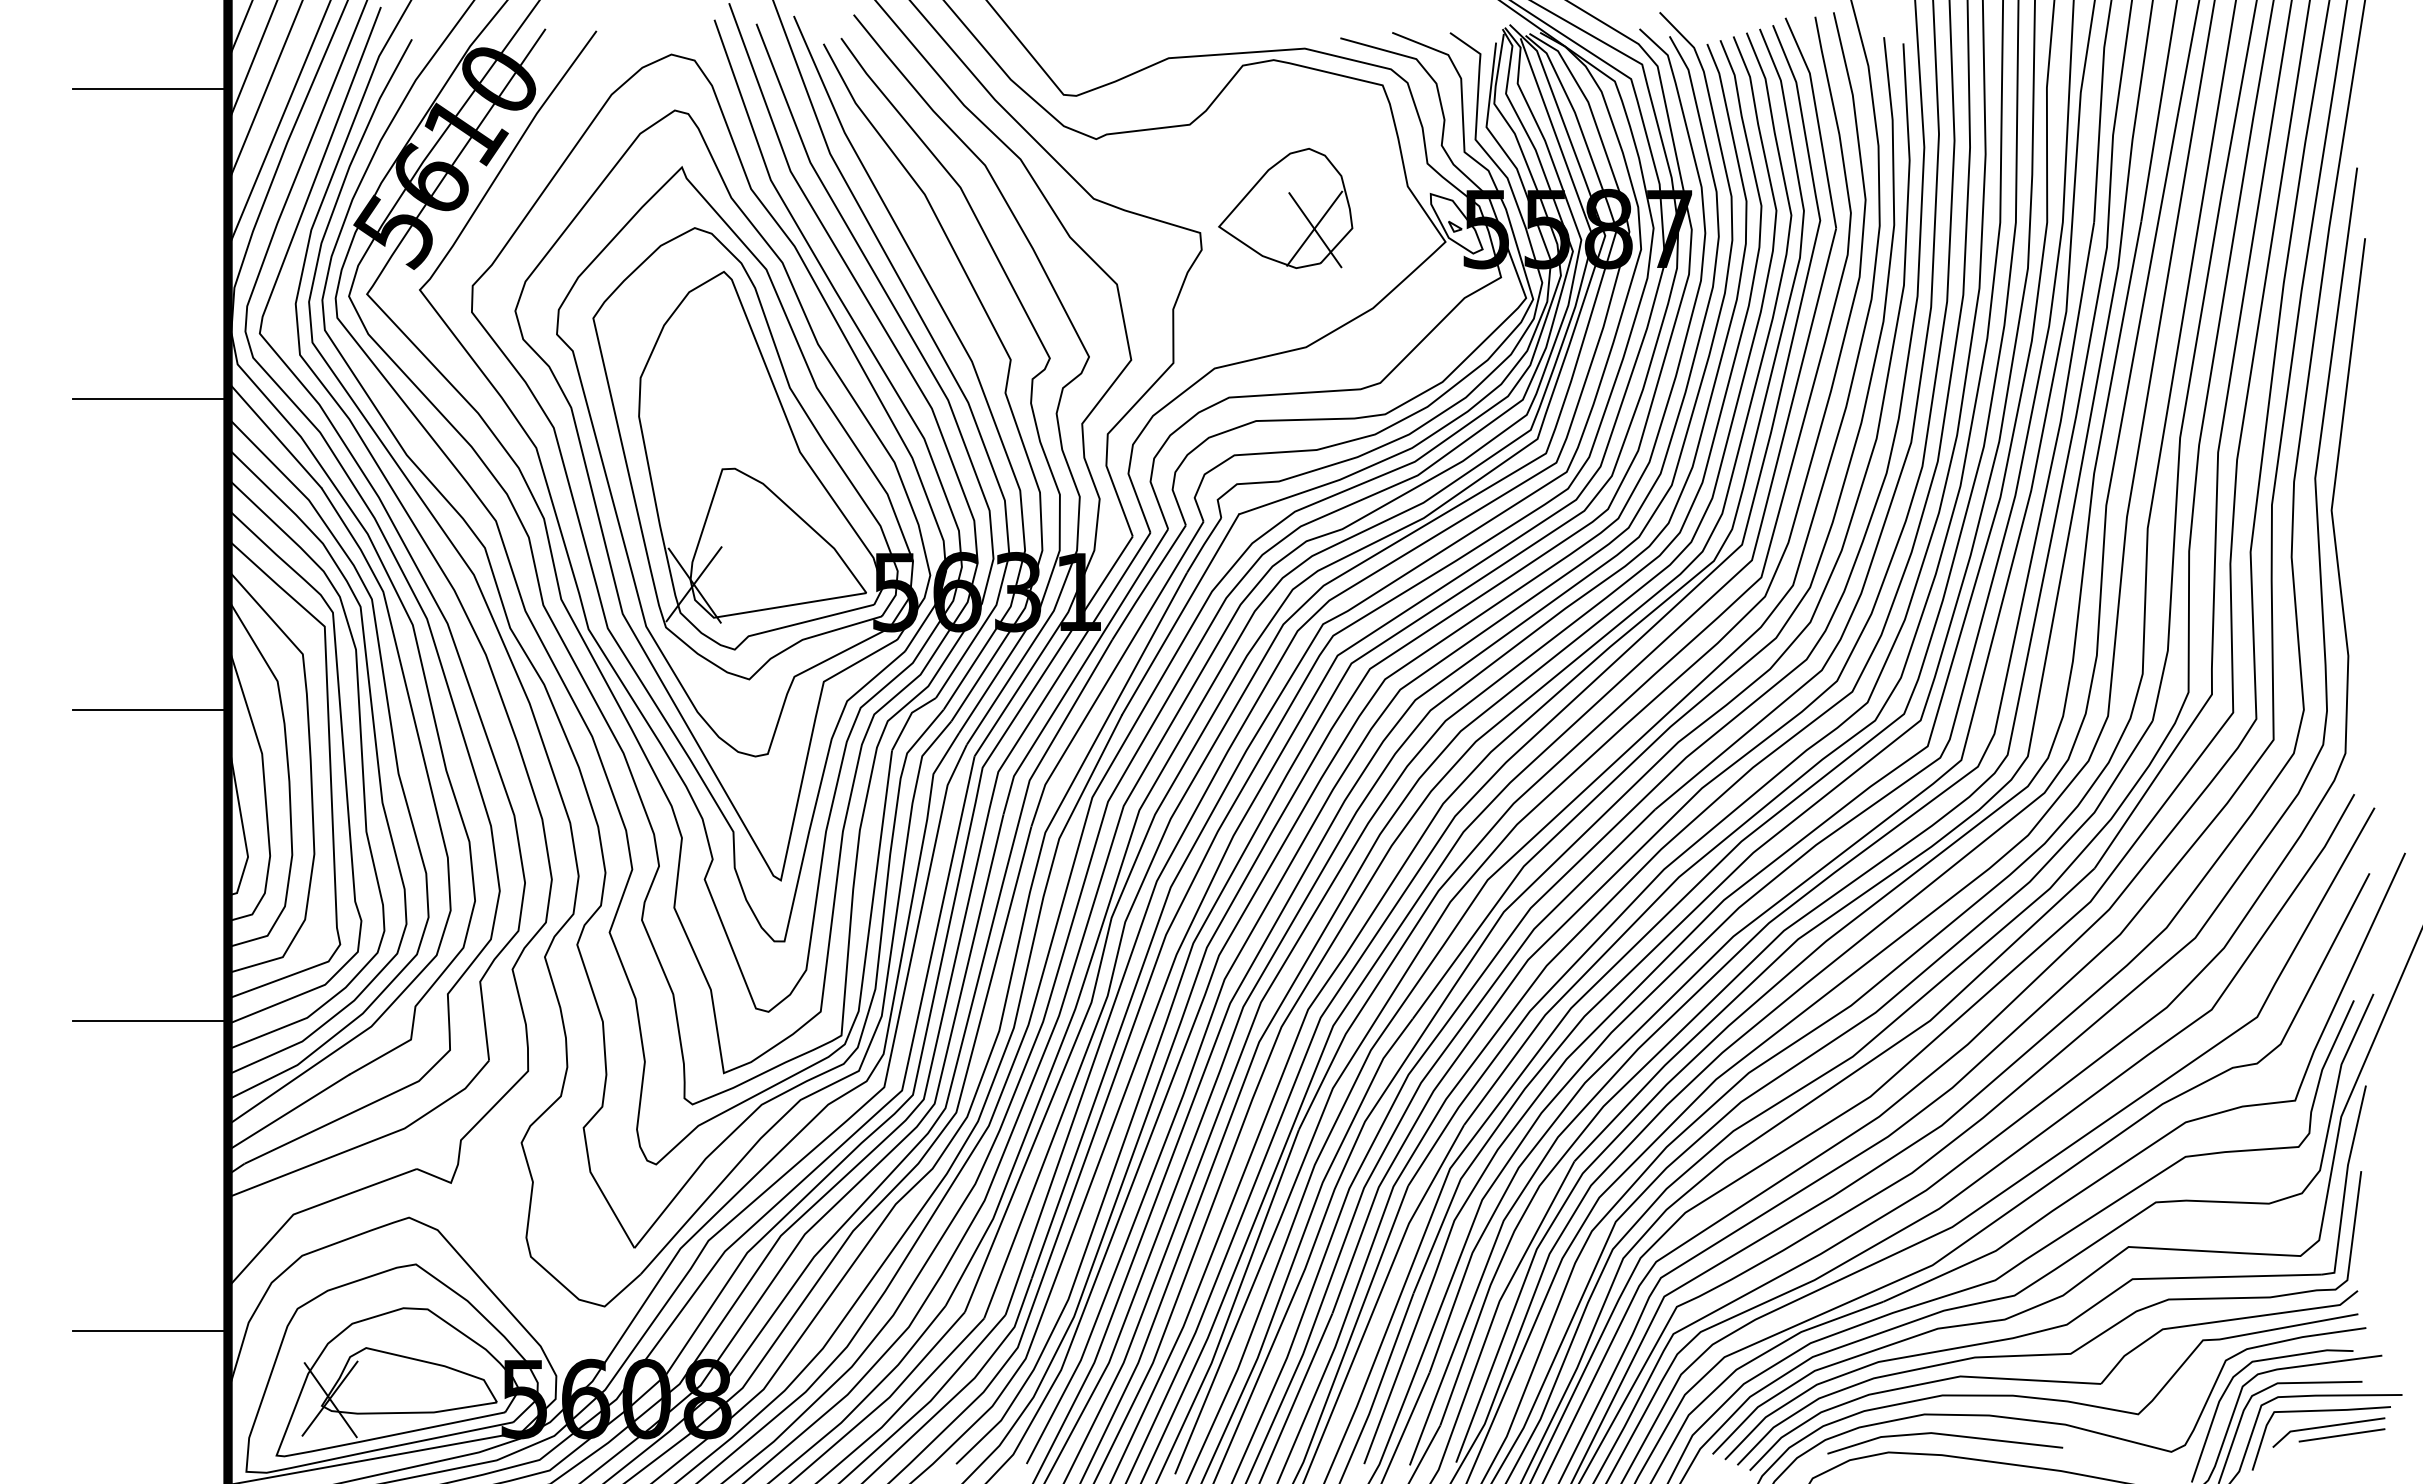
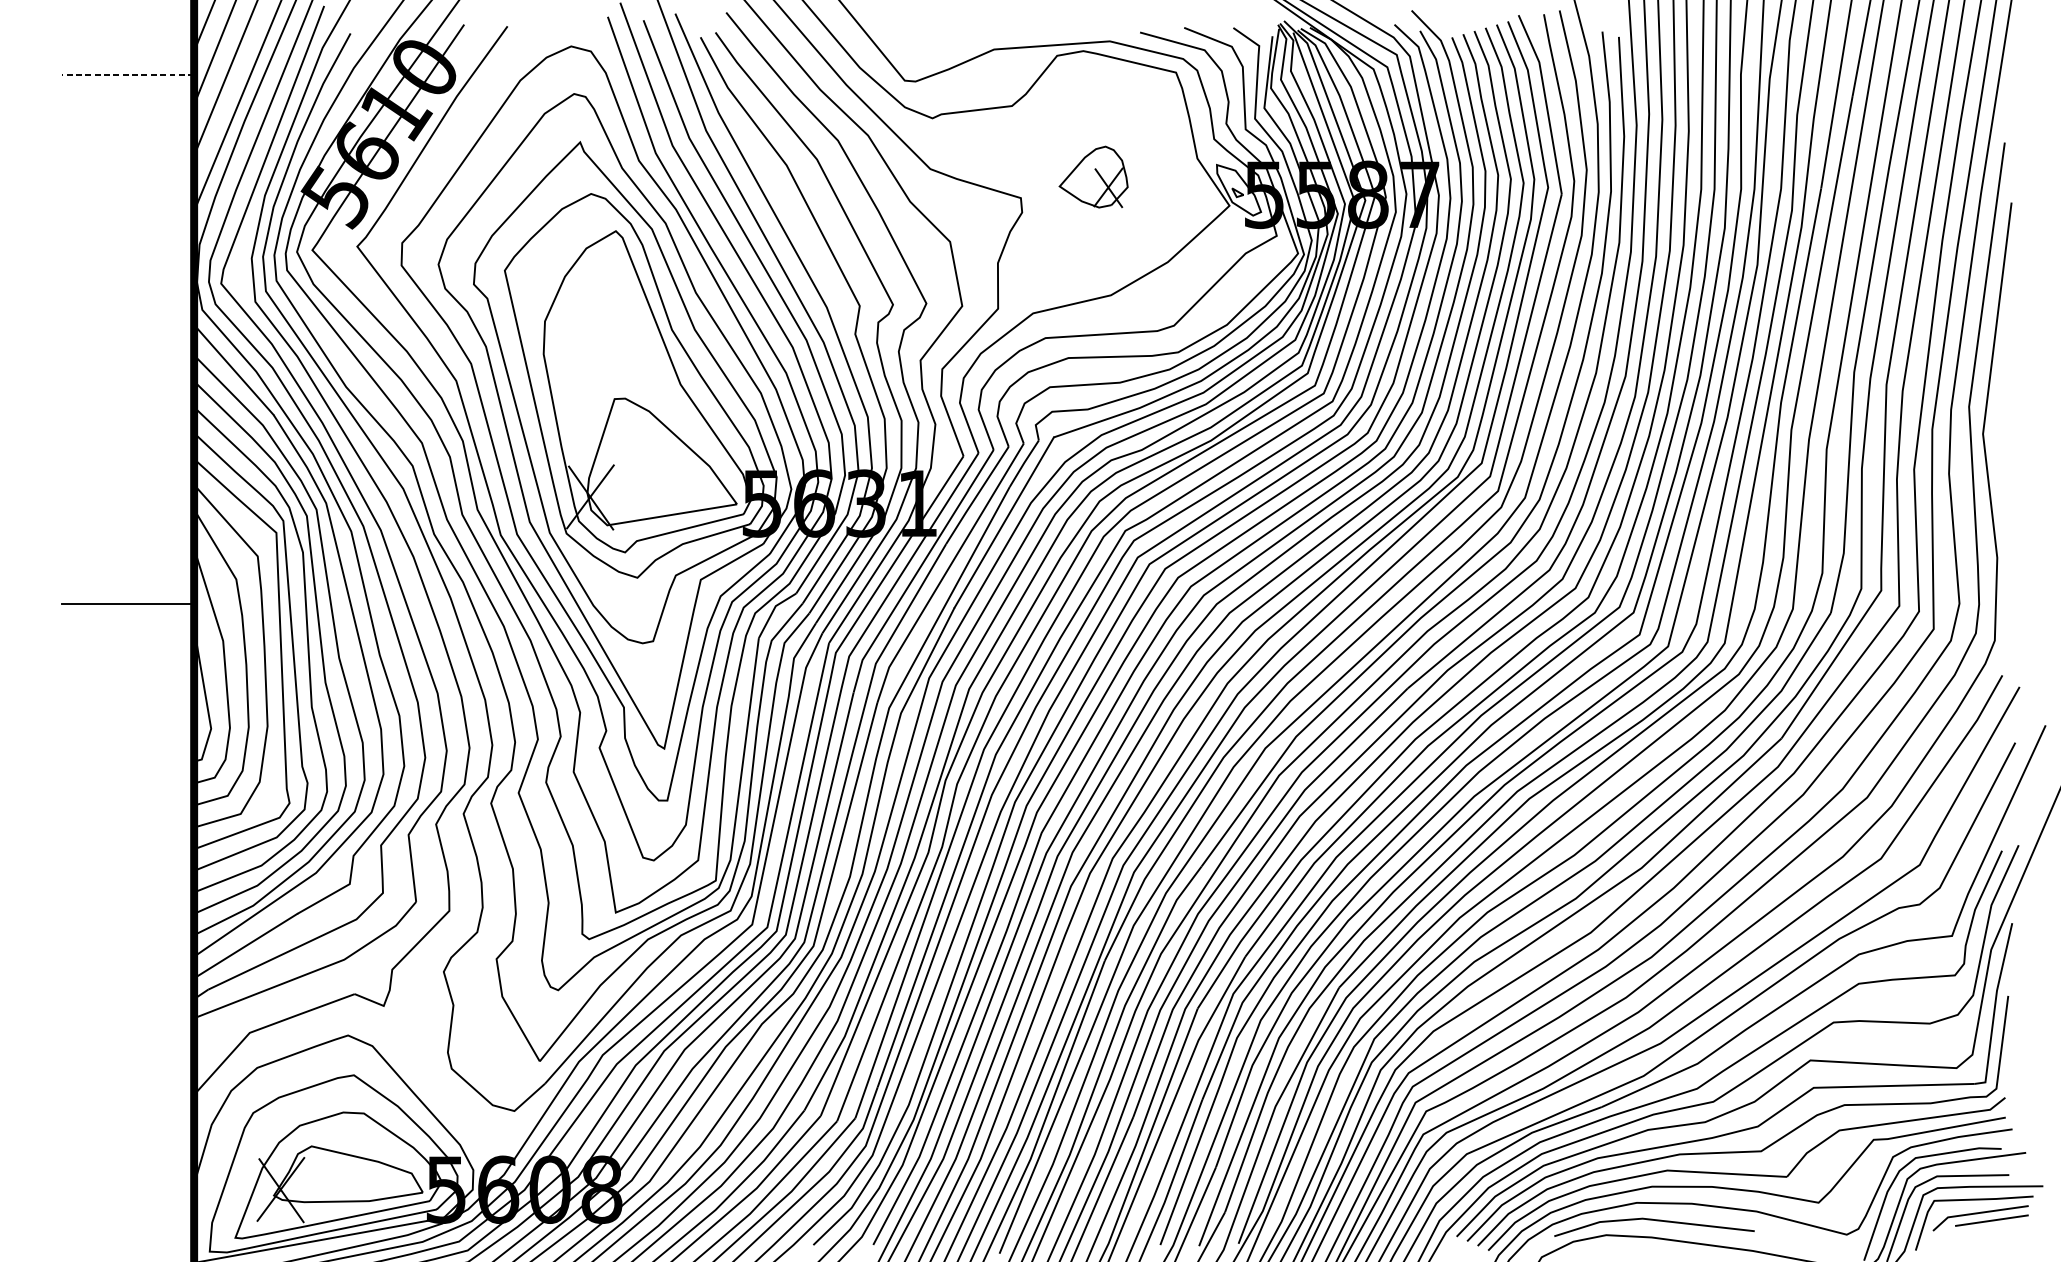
line: (150, 88) -> (128, 75), solid -> dashed
part: (1285, 207) -> (1093, 176), size x0.6
line: (150, 399) -> (128, 339), removed
line: (150, 1020) -> (128, 867), removed
line: (150, 1331) -> (128, 1132), removed

